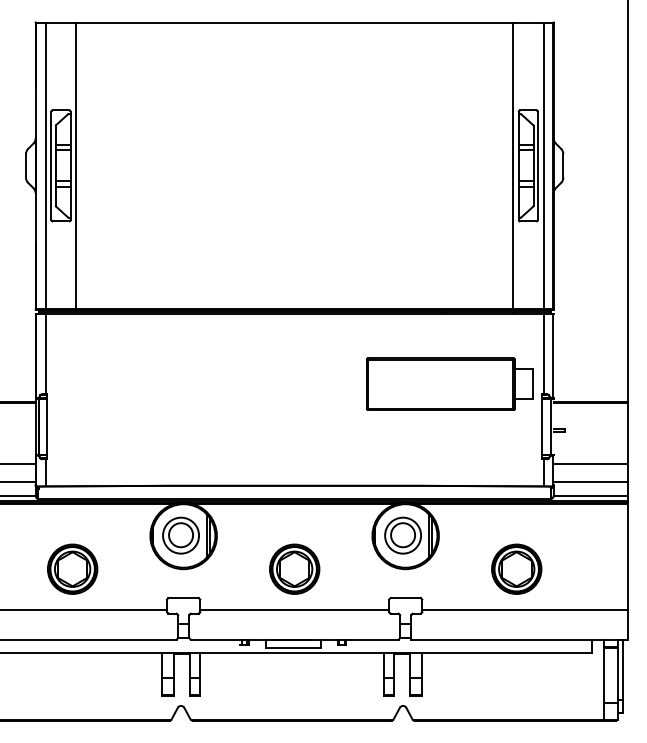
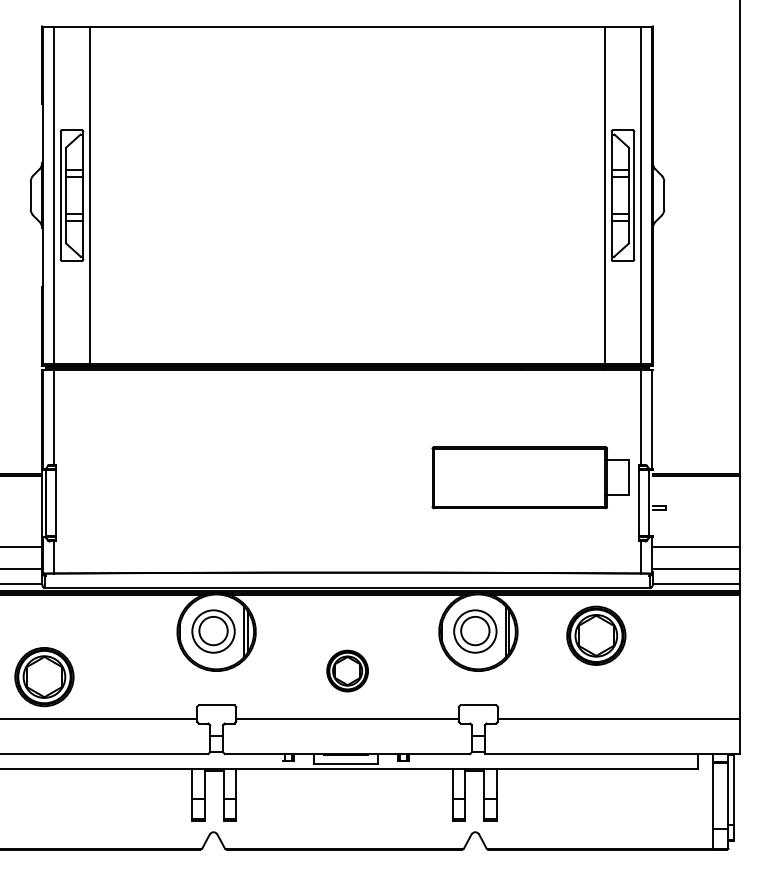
part: (449, 383) -> (530, 476), moved
part: (72, 568) -> (44, 676), moved
part: (294, 568) -> (347, 670), size x0.7
part: (516, 568) -> (596, 634), moved

